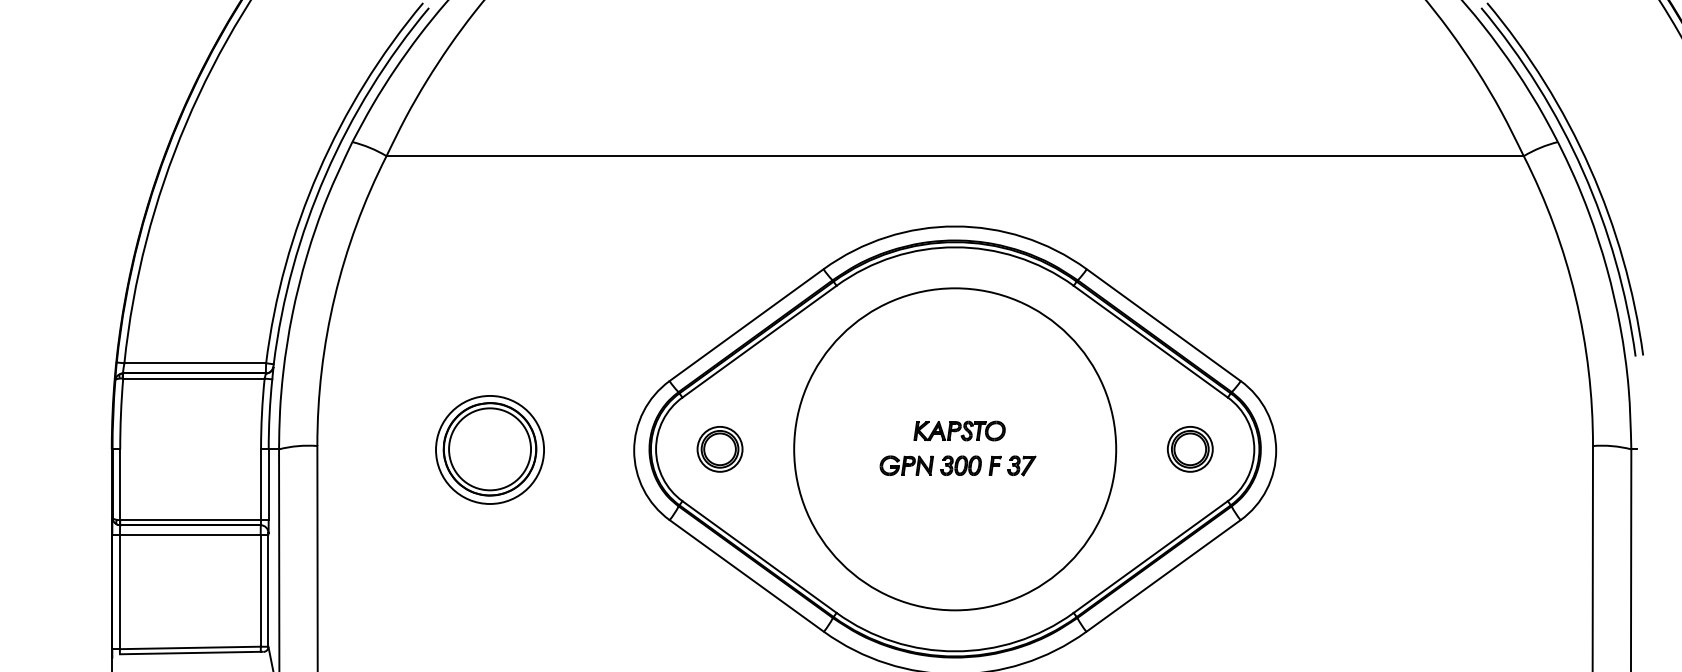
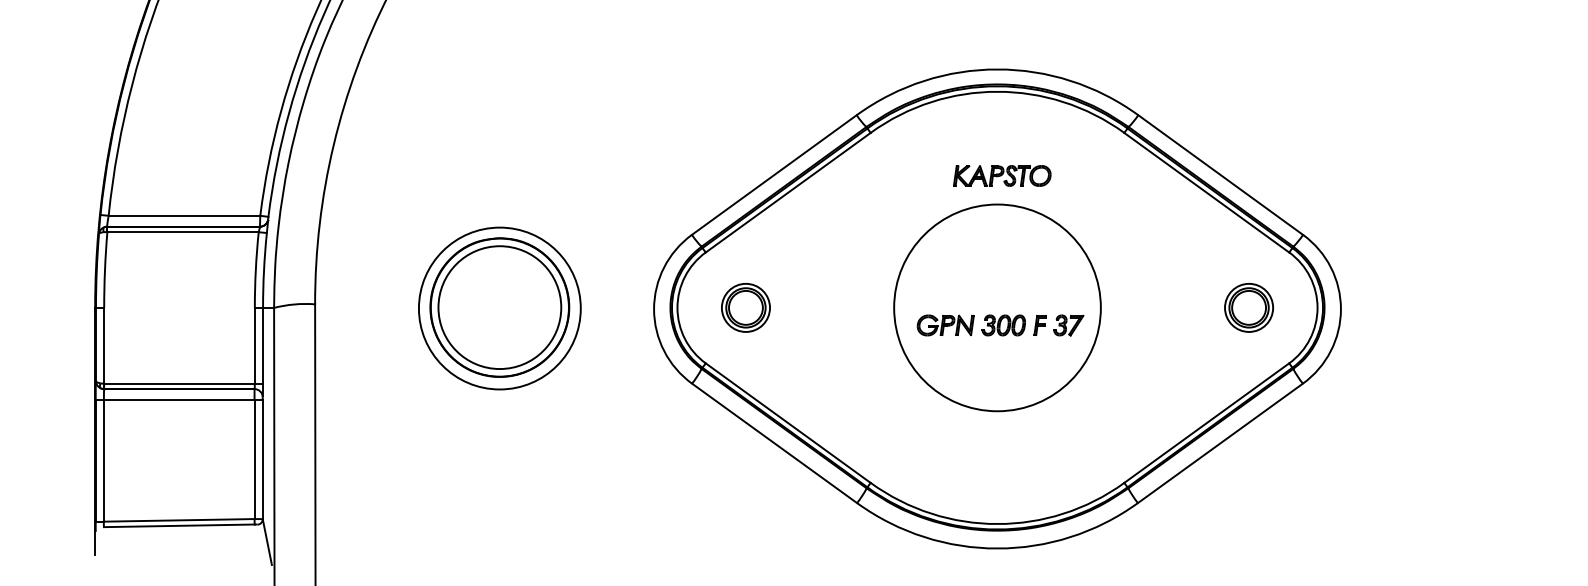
part: (959, 430) -> (1002, 175), moved
part: (489, 449) -> (499, 308), size x1.4
circle: (955, 449) -> (997, 308), size x0.6

